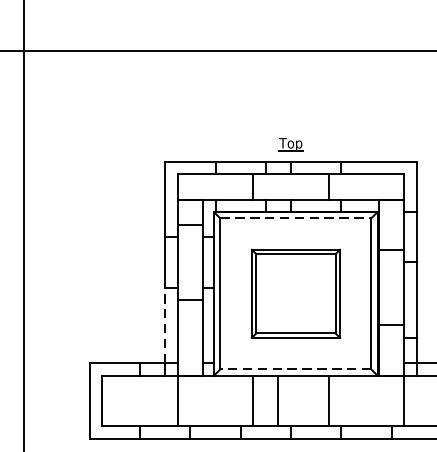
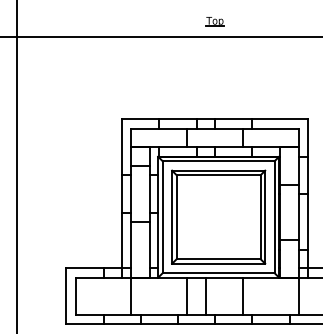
part: (290, 144) -> (214, 21), moved
line: (295, 218) -> (218, 161), dashed -> solid
part: (295, 292) -> (218, 216), size x1.43
line: (165, 325) -> (122, 240), dashed -> solid
line: (295, 369) -> (218, 273), dashed -> solid

